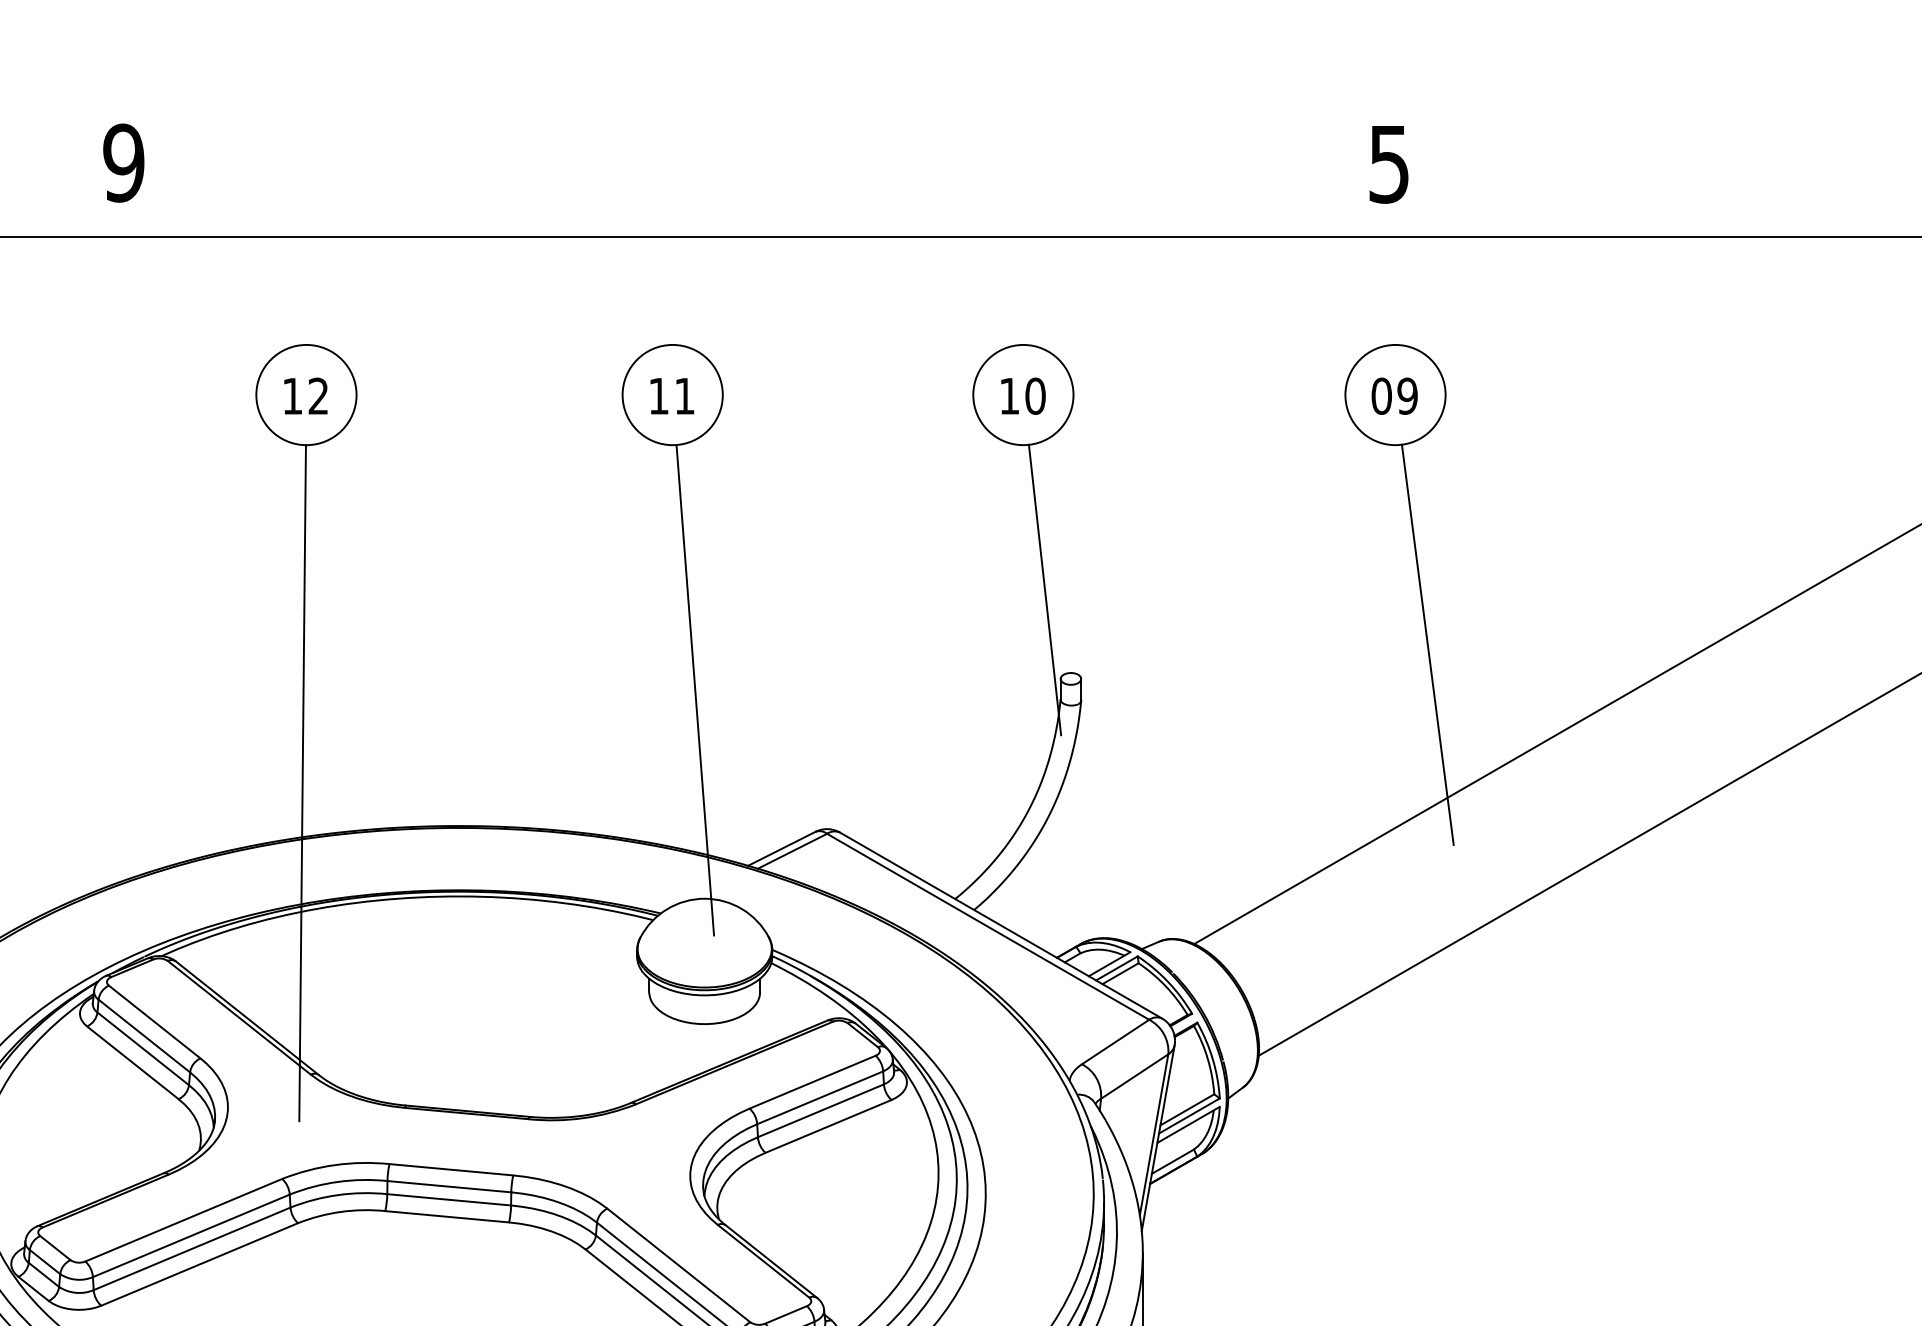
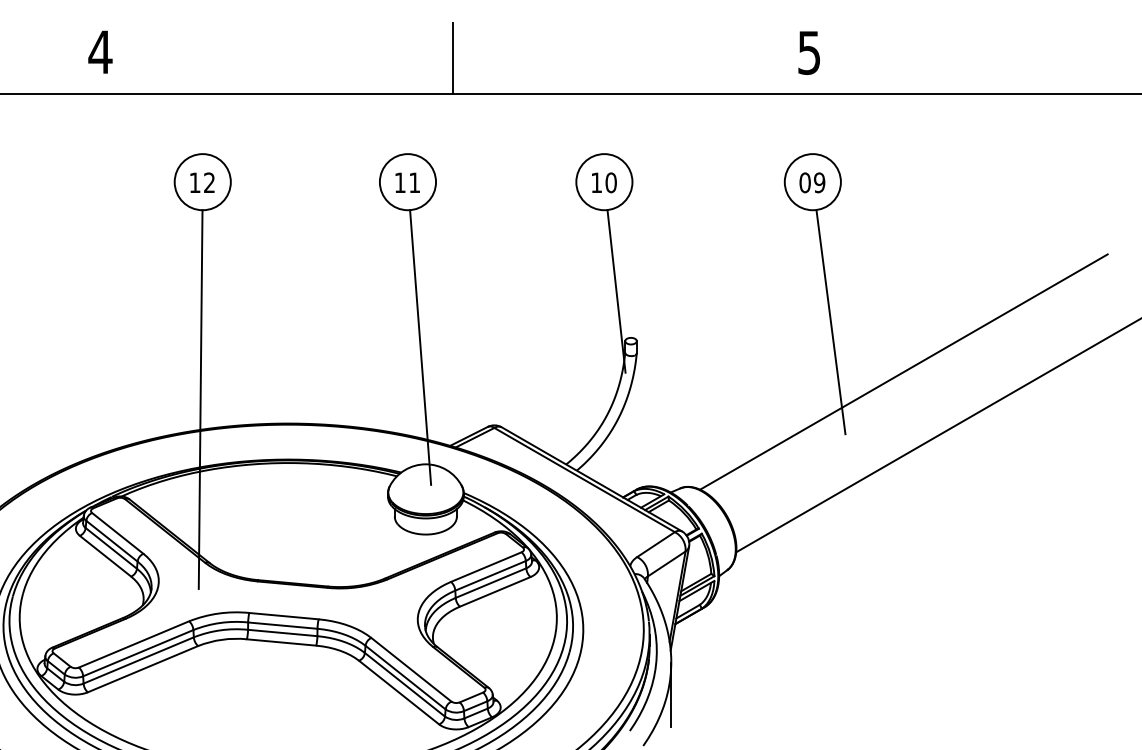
text: (123, 163) -> (100, 52), 9 -> 4
line: (752, 172) -> (452, 57), added

